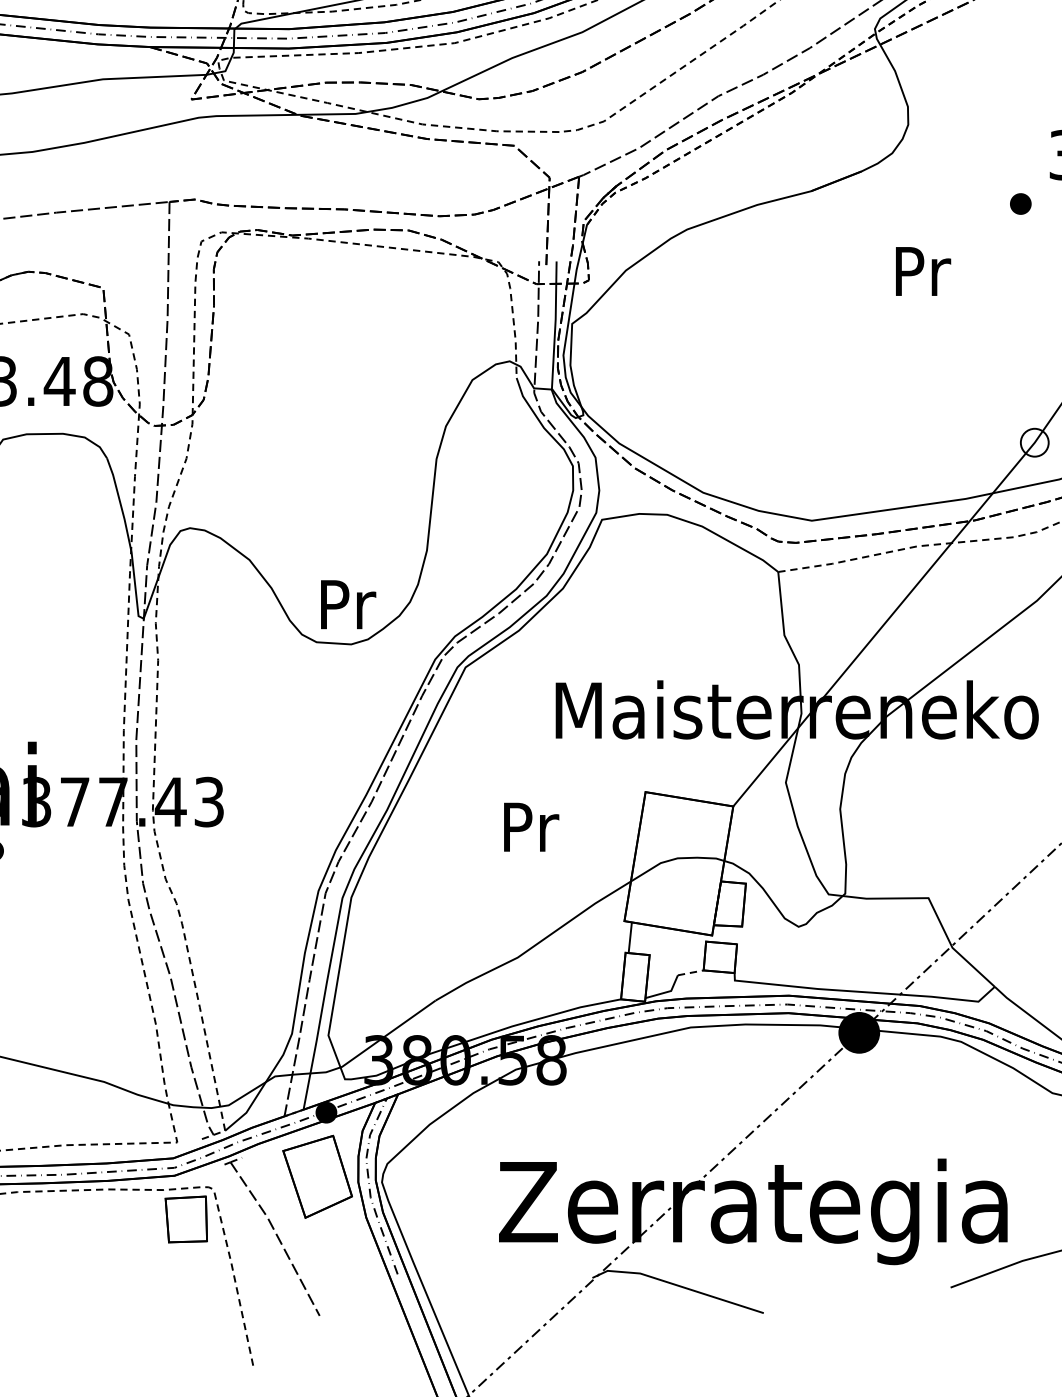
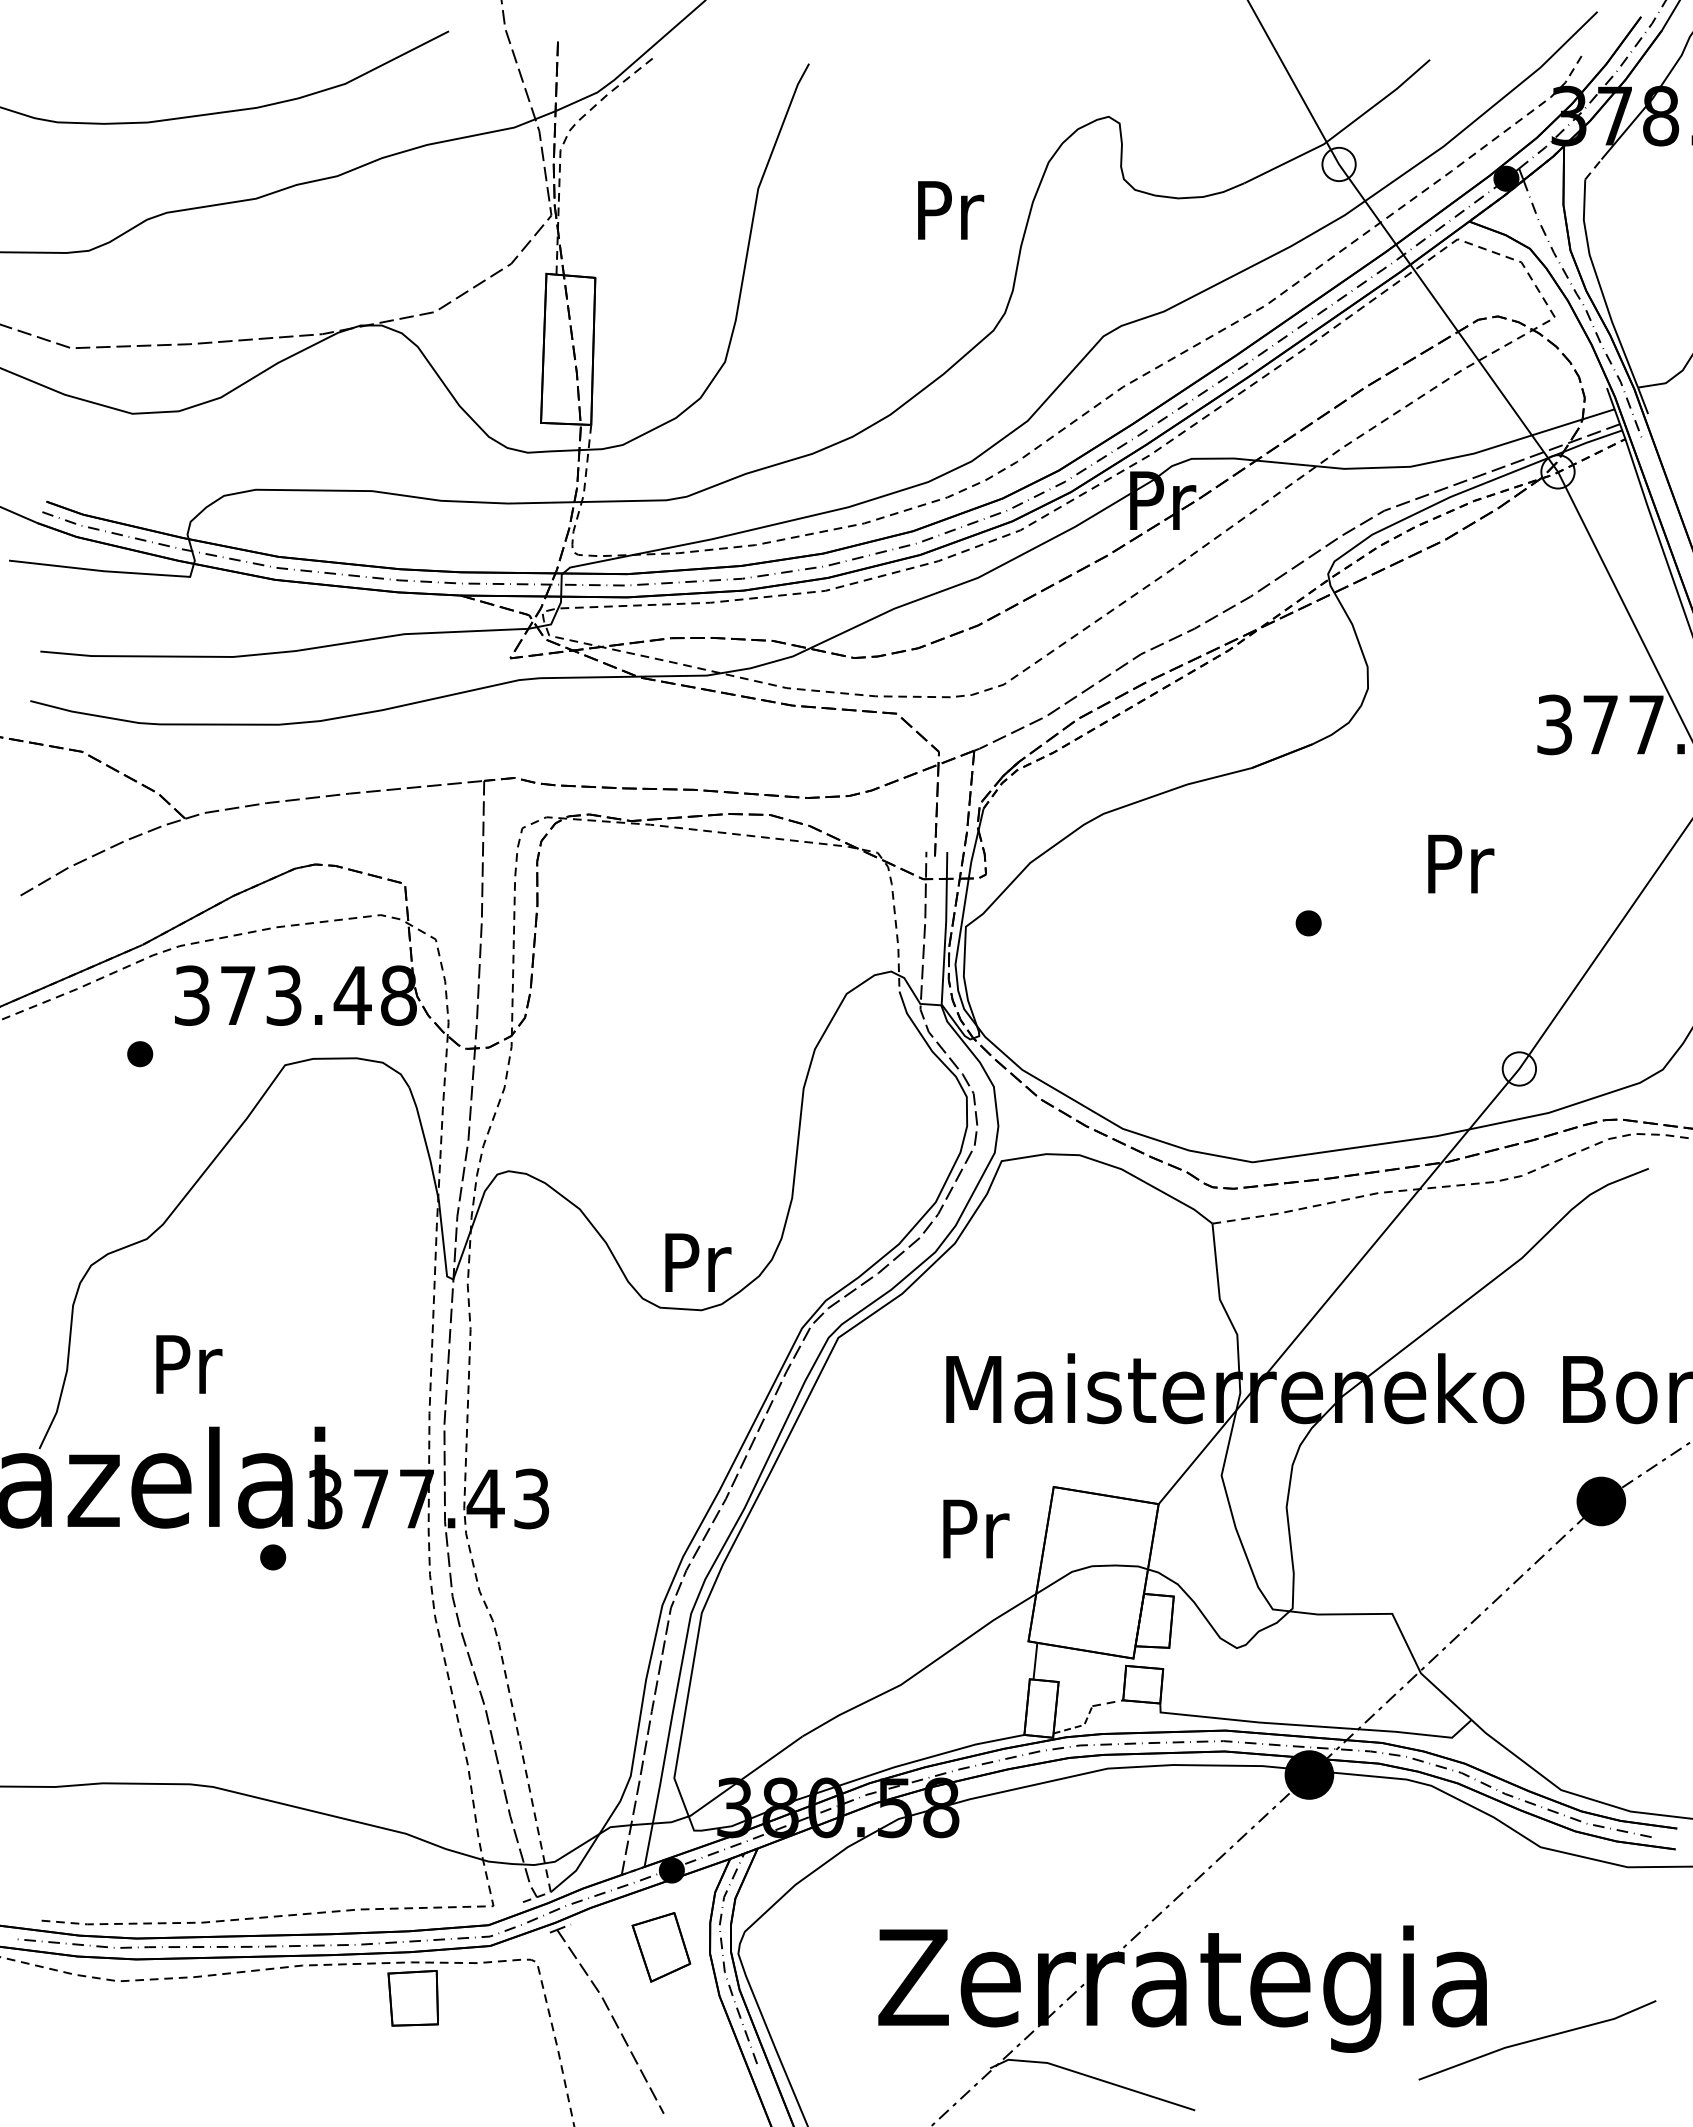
part: (1020, 204) -> (1308, 923), moved
text: (923, 270) -> (1461, 863), moved
text: (531, 826) -> (976, 1528), moved
line: (667, 992) -> (1079, 1726), solid -> dashed
part: (317, 1177) -> (661, 1947), size x0.7
part: (185, 1219) -> (412, 1998), moved

